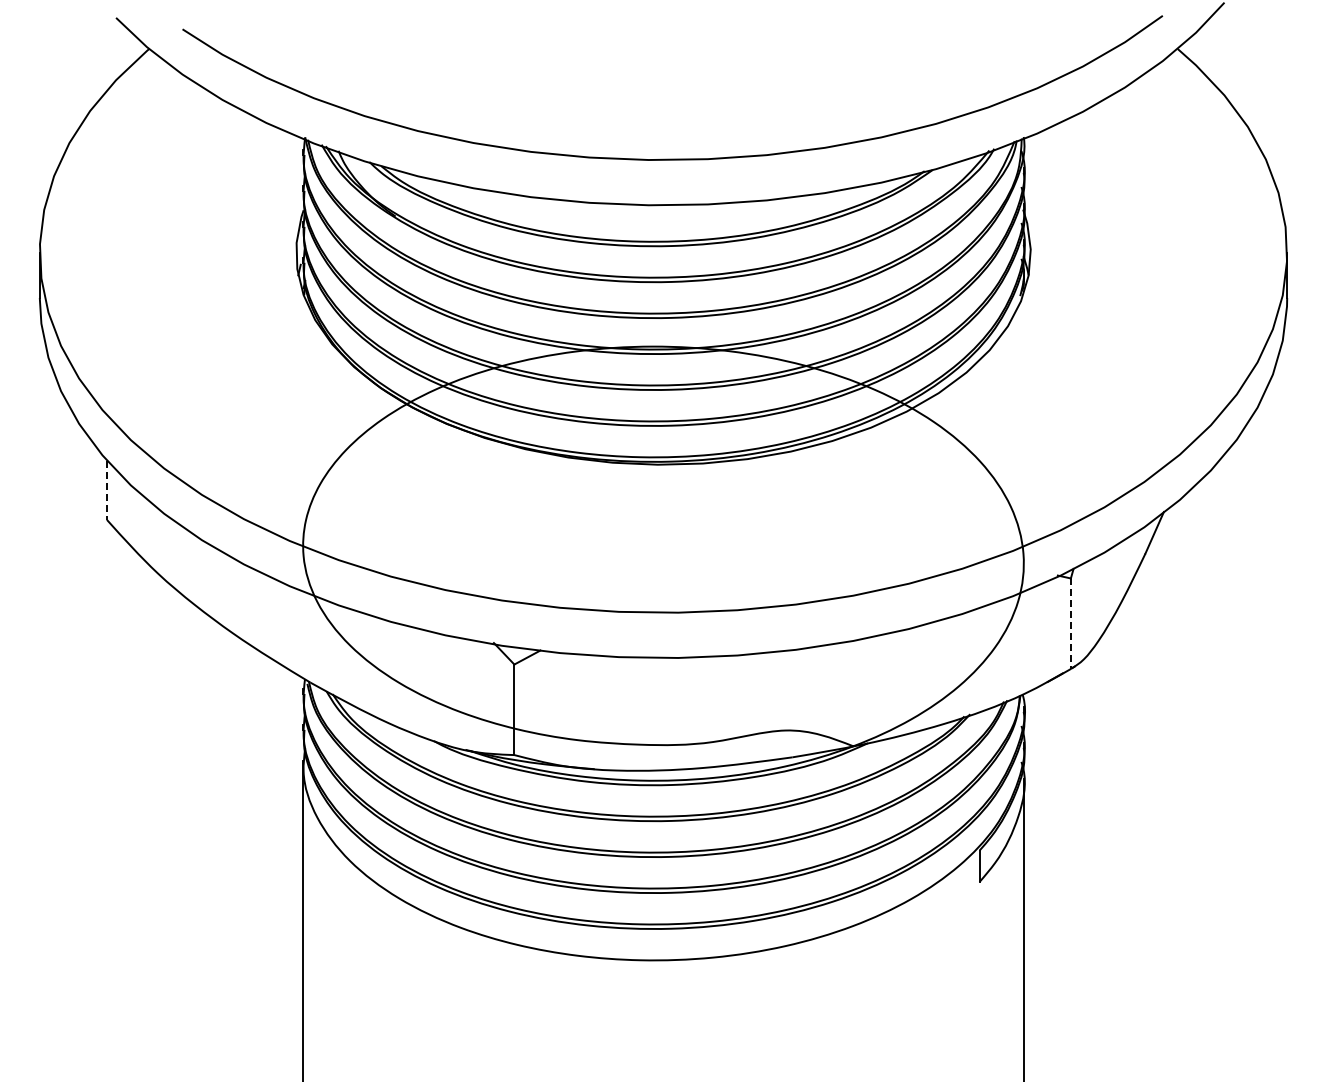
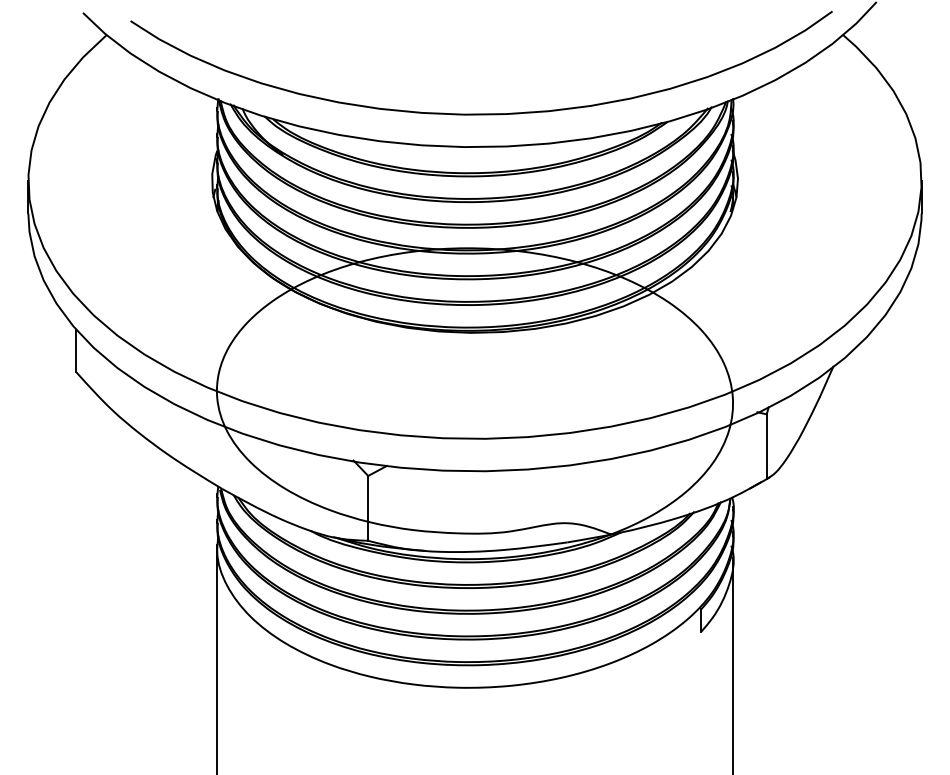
line: (106, 490) -> (76, 351), dashed -> solid
line: (1070, 624) -> (766, 447), dashed -> solid

